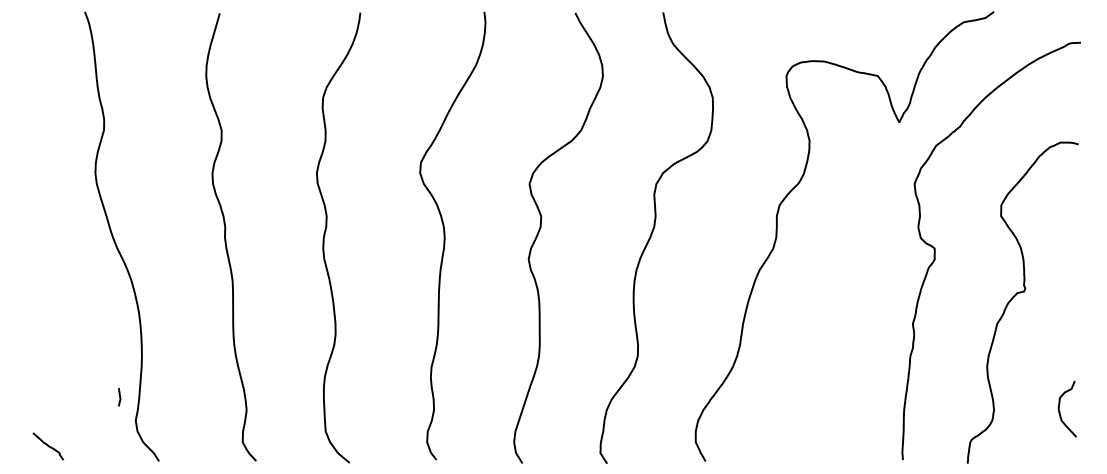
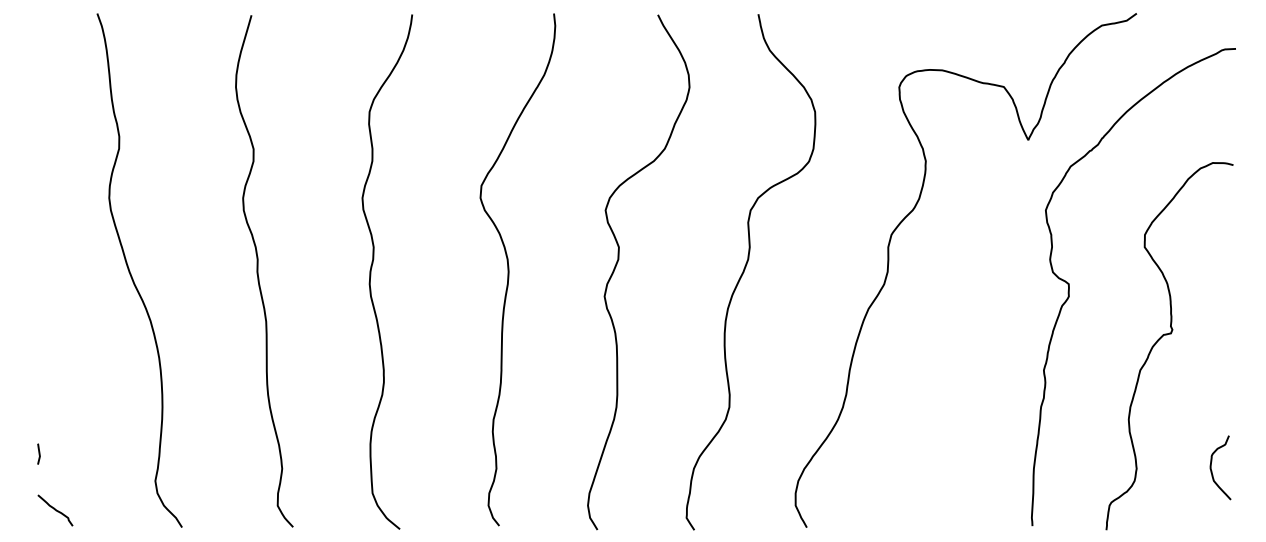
line: (119, 396) -> (38, 453), moved

